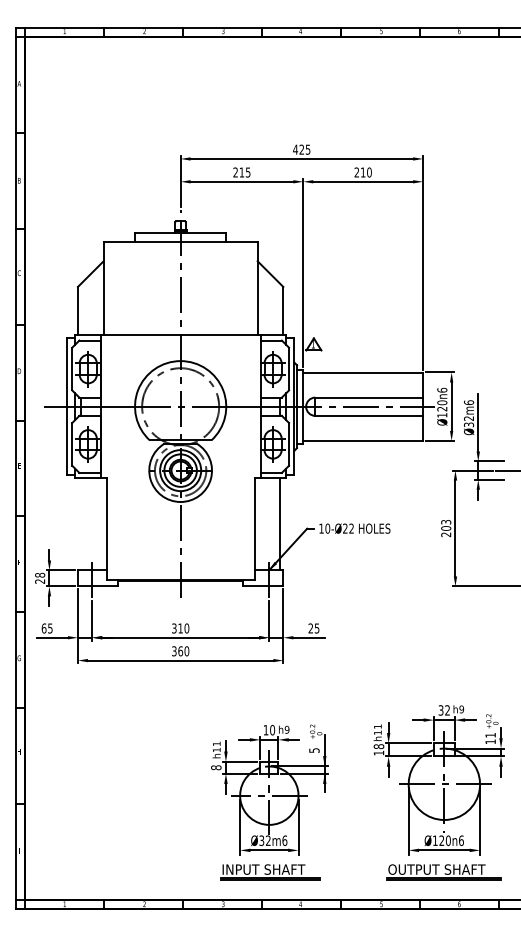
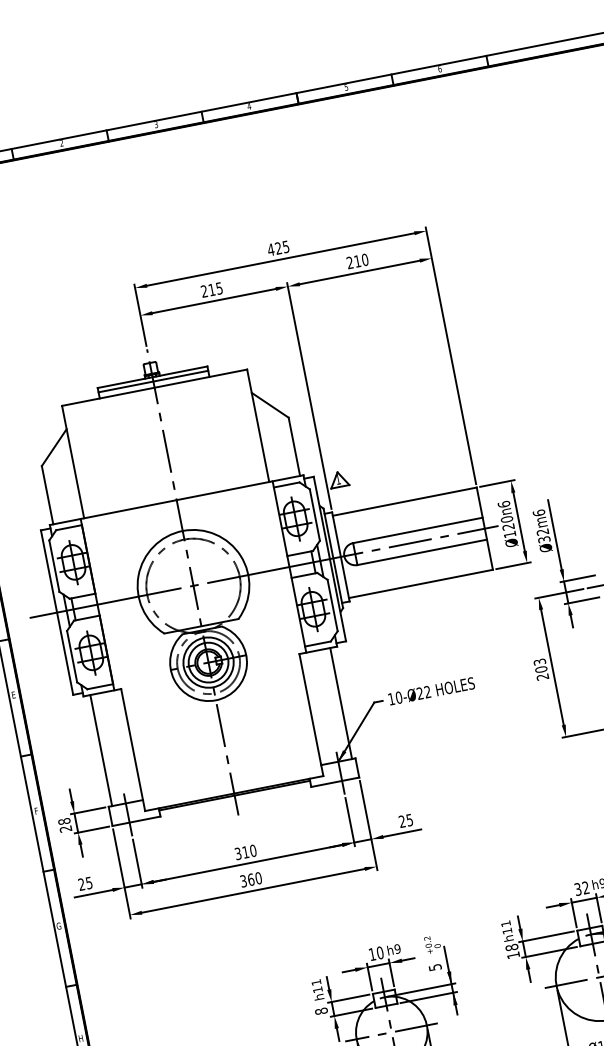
line: (180, 236) -> (153, 381), added
line: (80, 524) -> (100, 750), added
text: (43, 628) -> (80, 884), 65 -> 25

